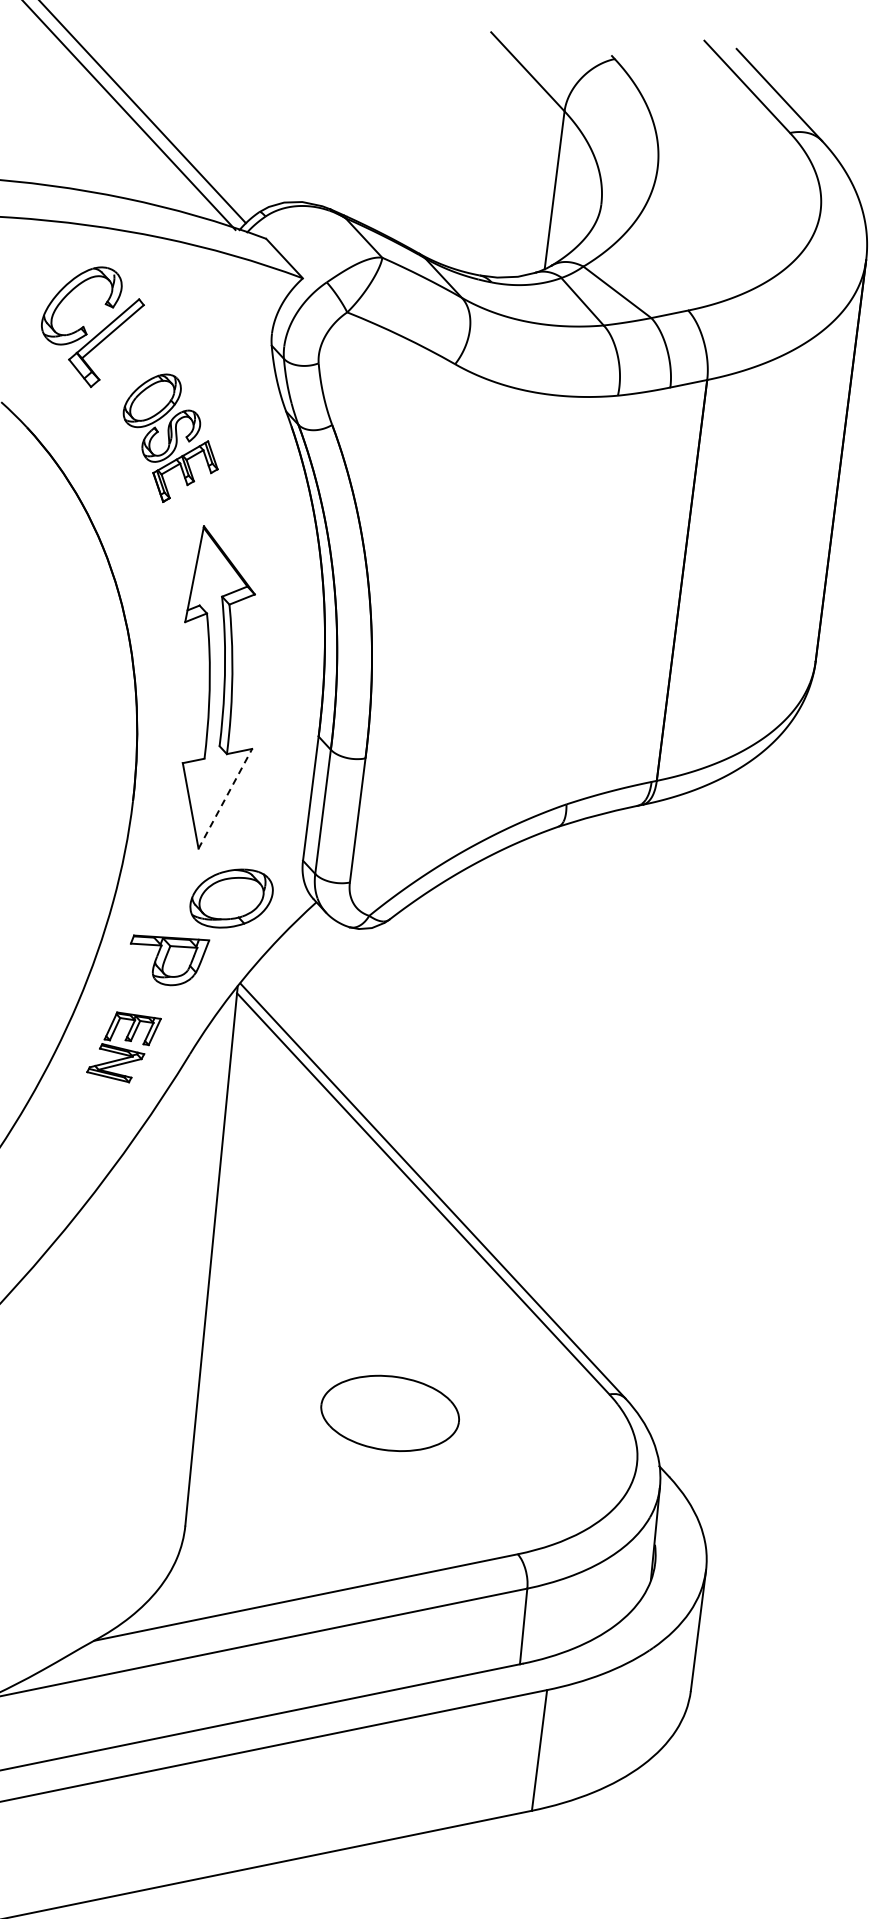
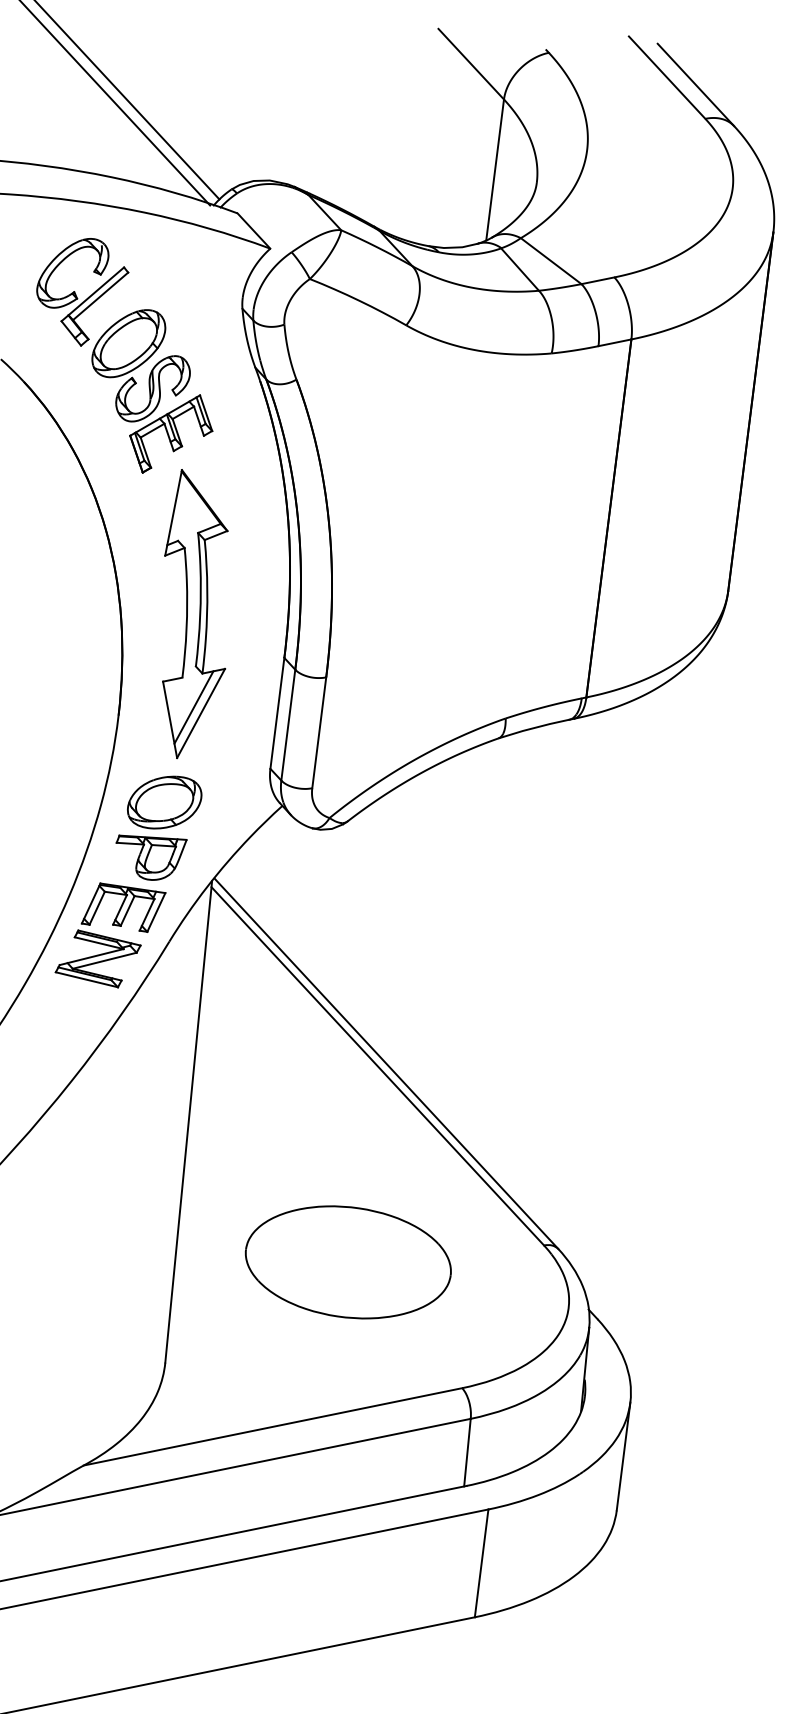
part: (170, 438) -> (152, 391), size x1.43
line: (217, 791) -> (194, 706), added
line: (225, 798) -> (201, 713), dashed -> solid
part: (231, 898) -> (164, 802), moved
part: (123, 1047) -> (110, 935), size x1.67
part: (389, 1413) -> (347, 1262), size x1.67

